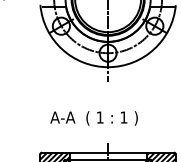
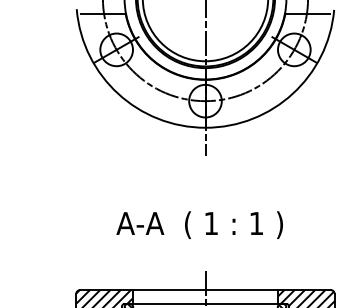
text: (93, 118) -> (198, 225), moved

